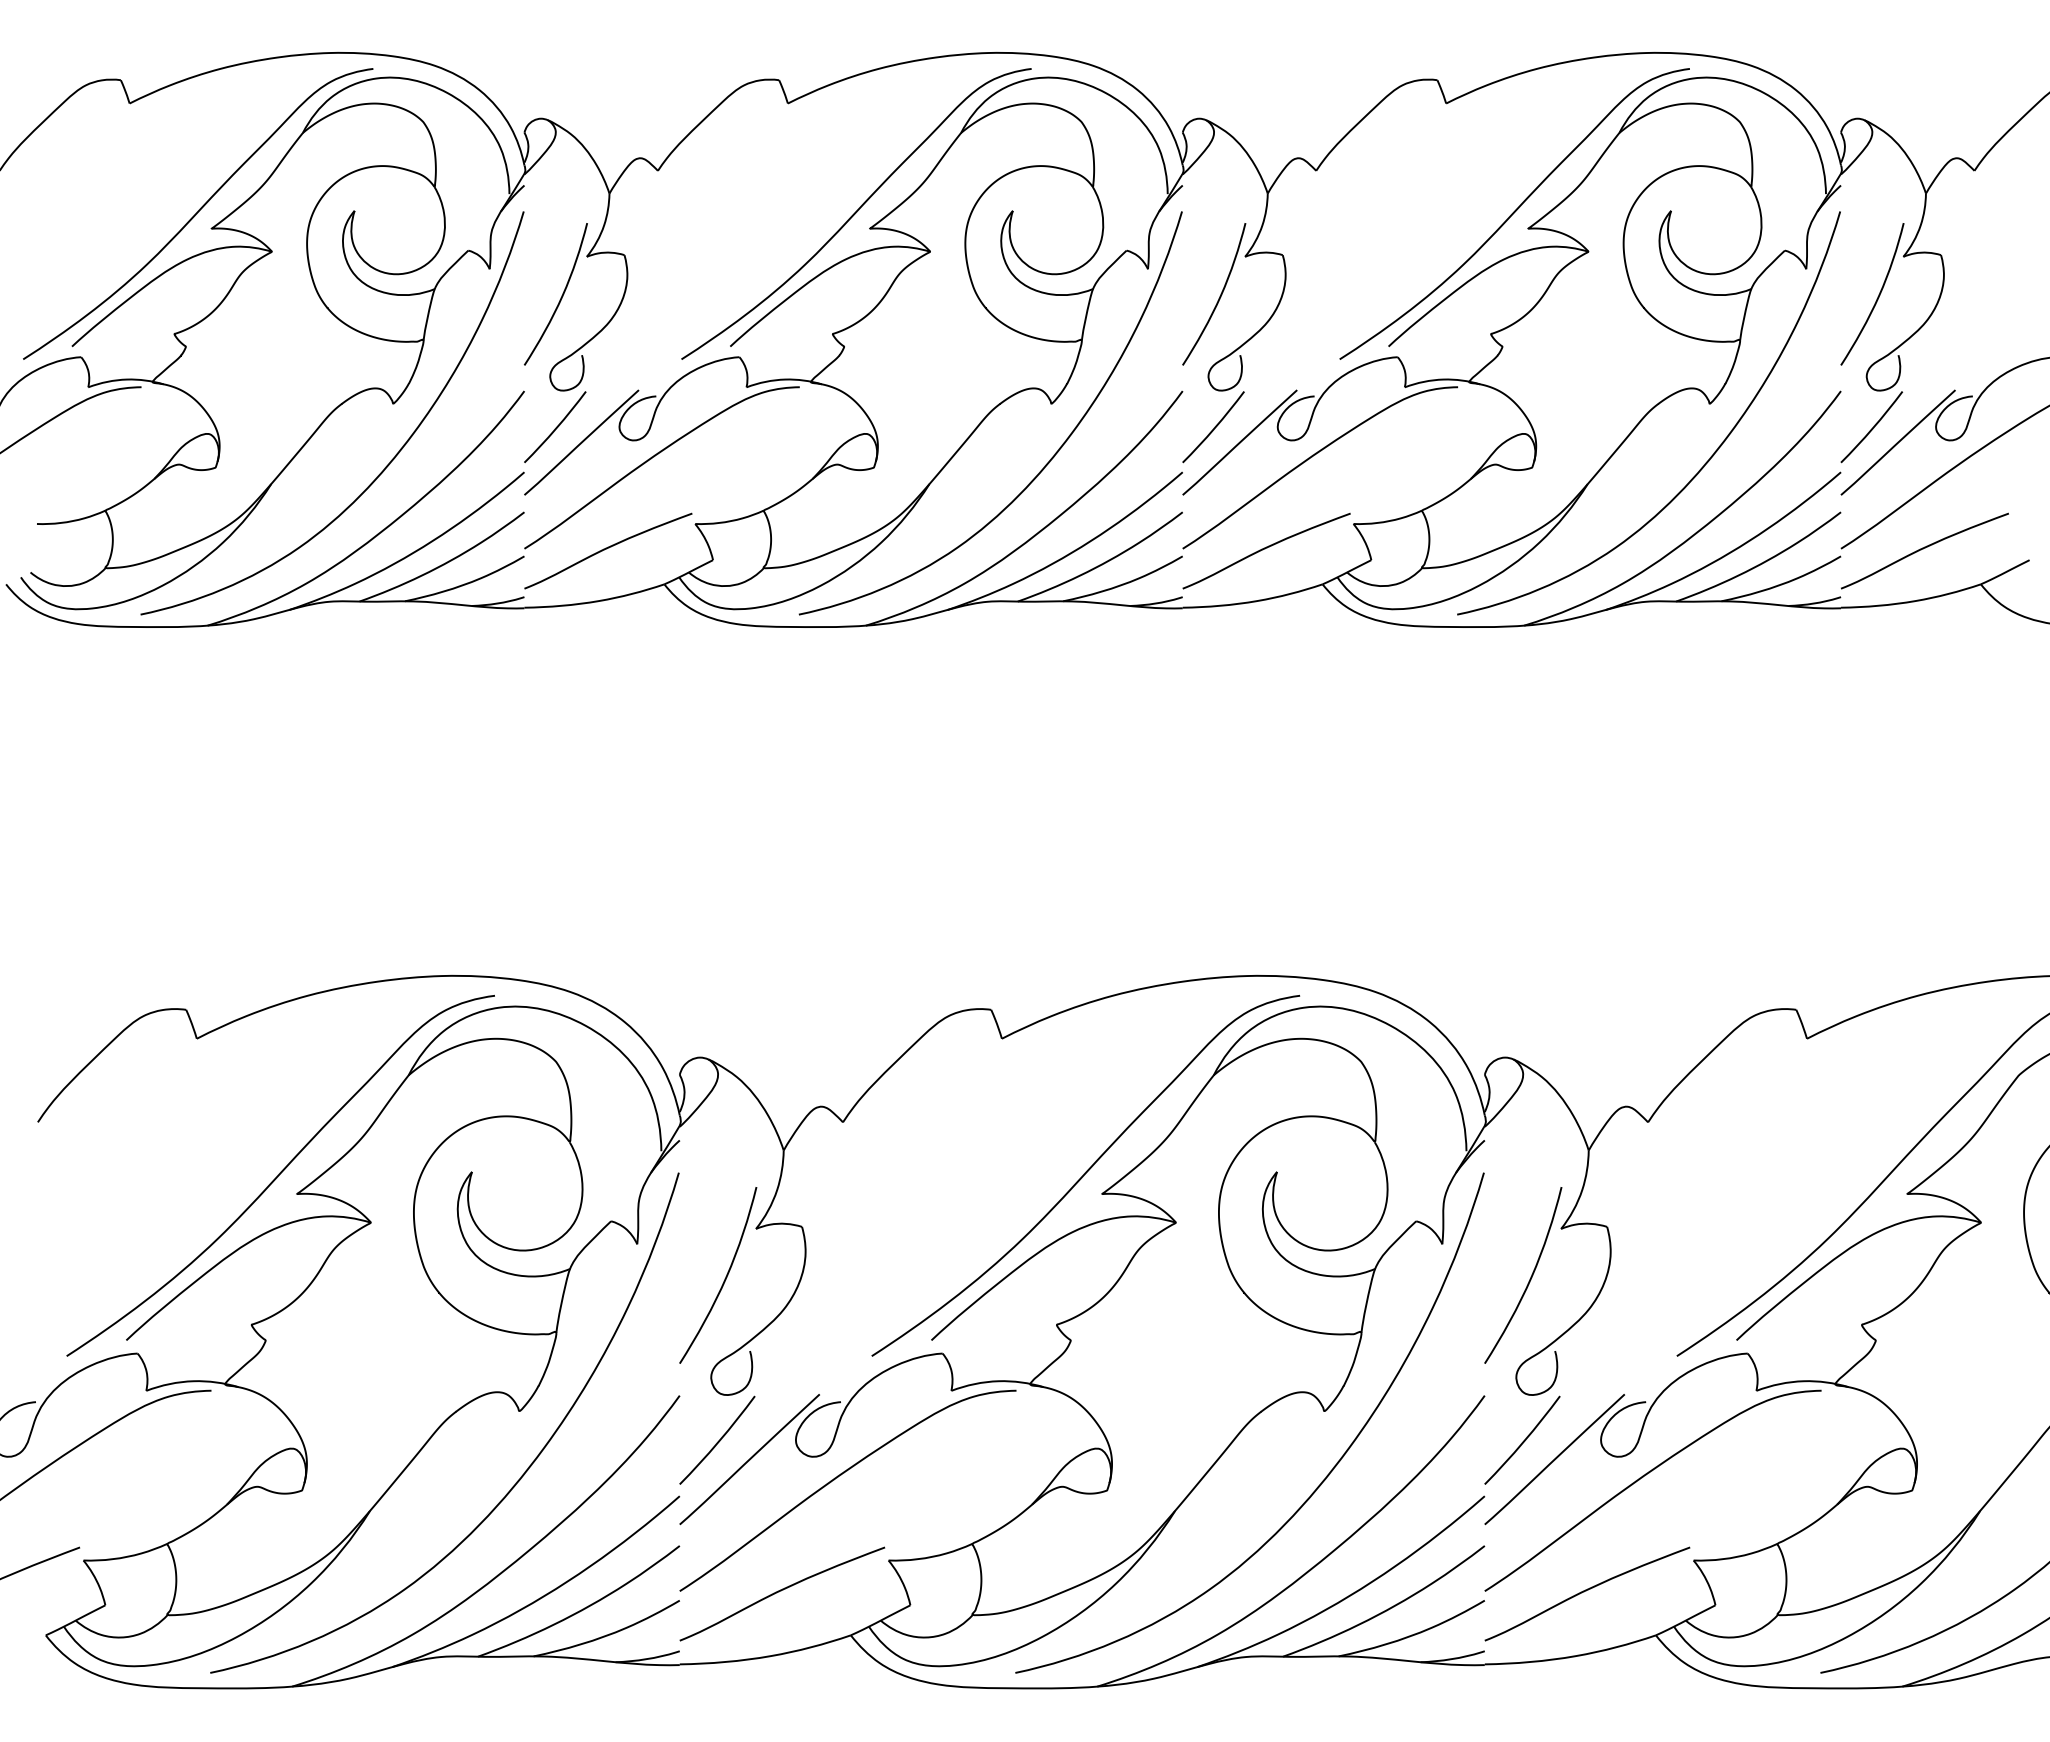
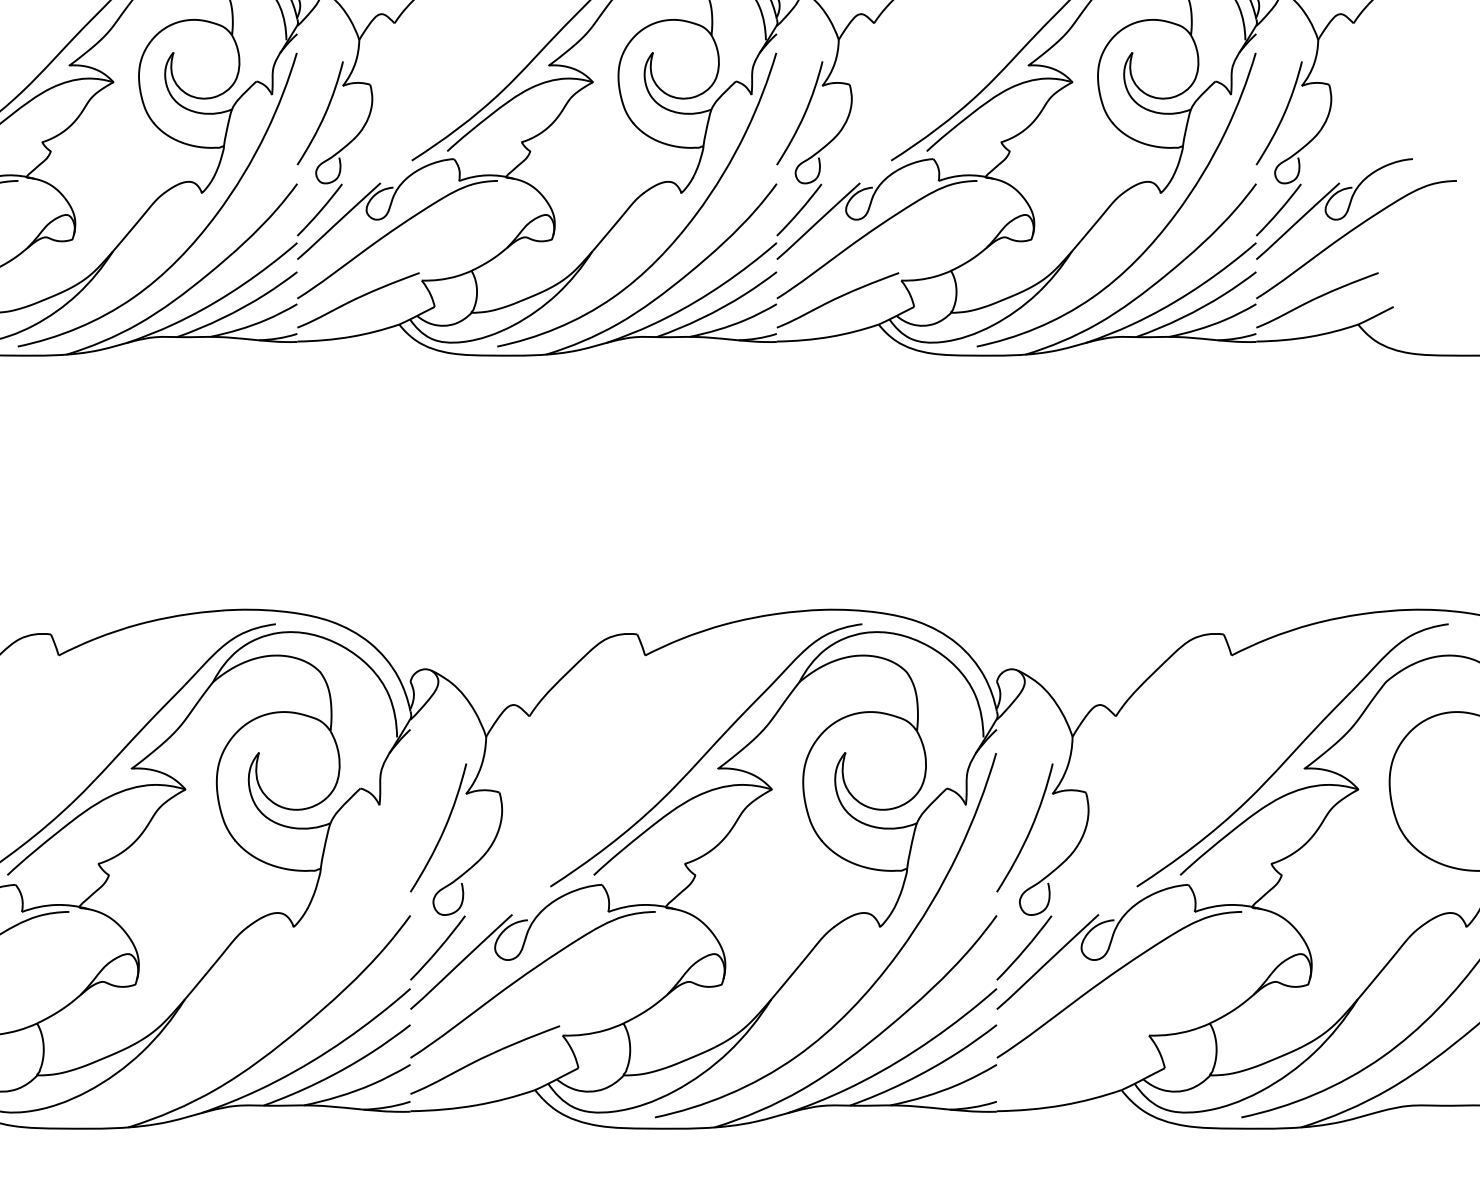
curve: (516, 1481) -> (291, 978), removed
curve: (1586, 1591) -> (1070, 1058), removed

